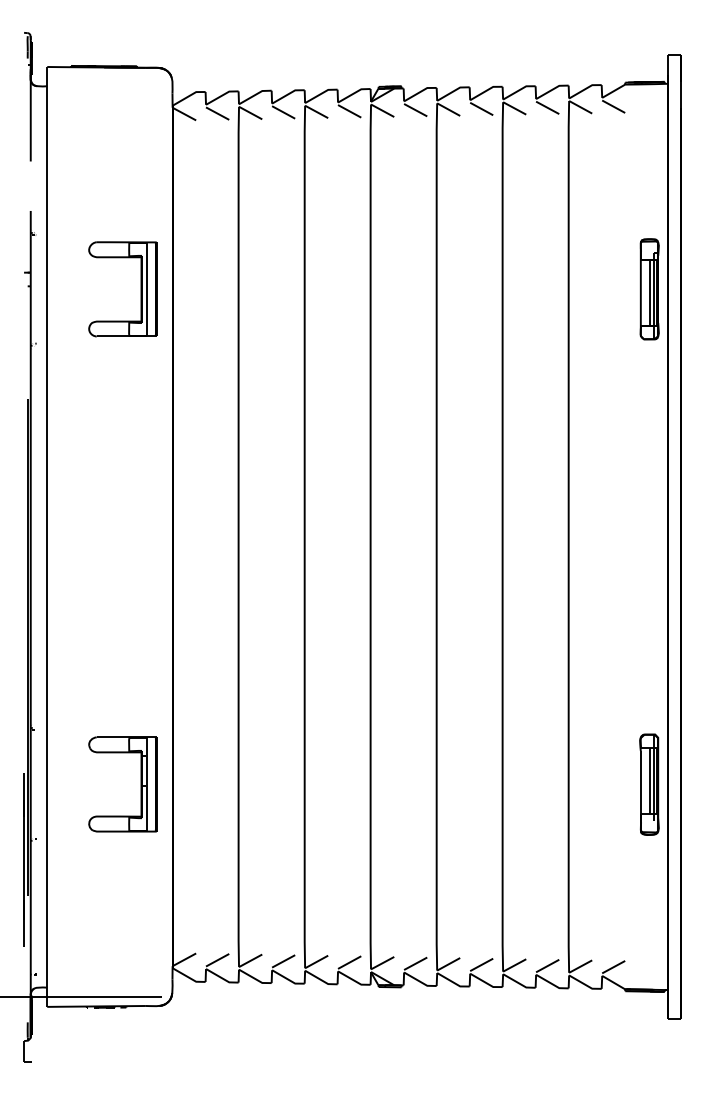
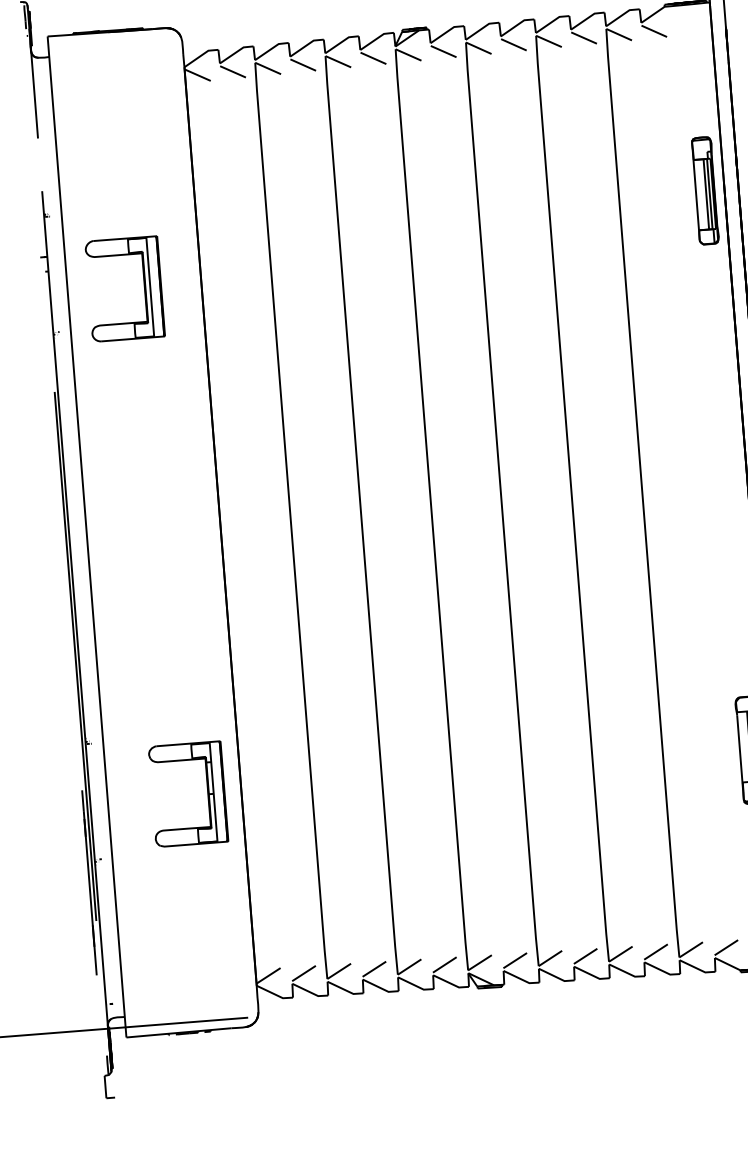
part: (140, 289) -> (143, 287), moved
part: (649, 289) -> (705, 191), moved

